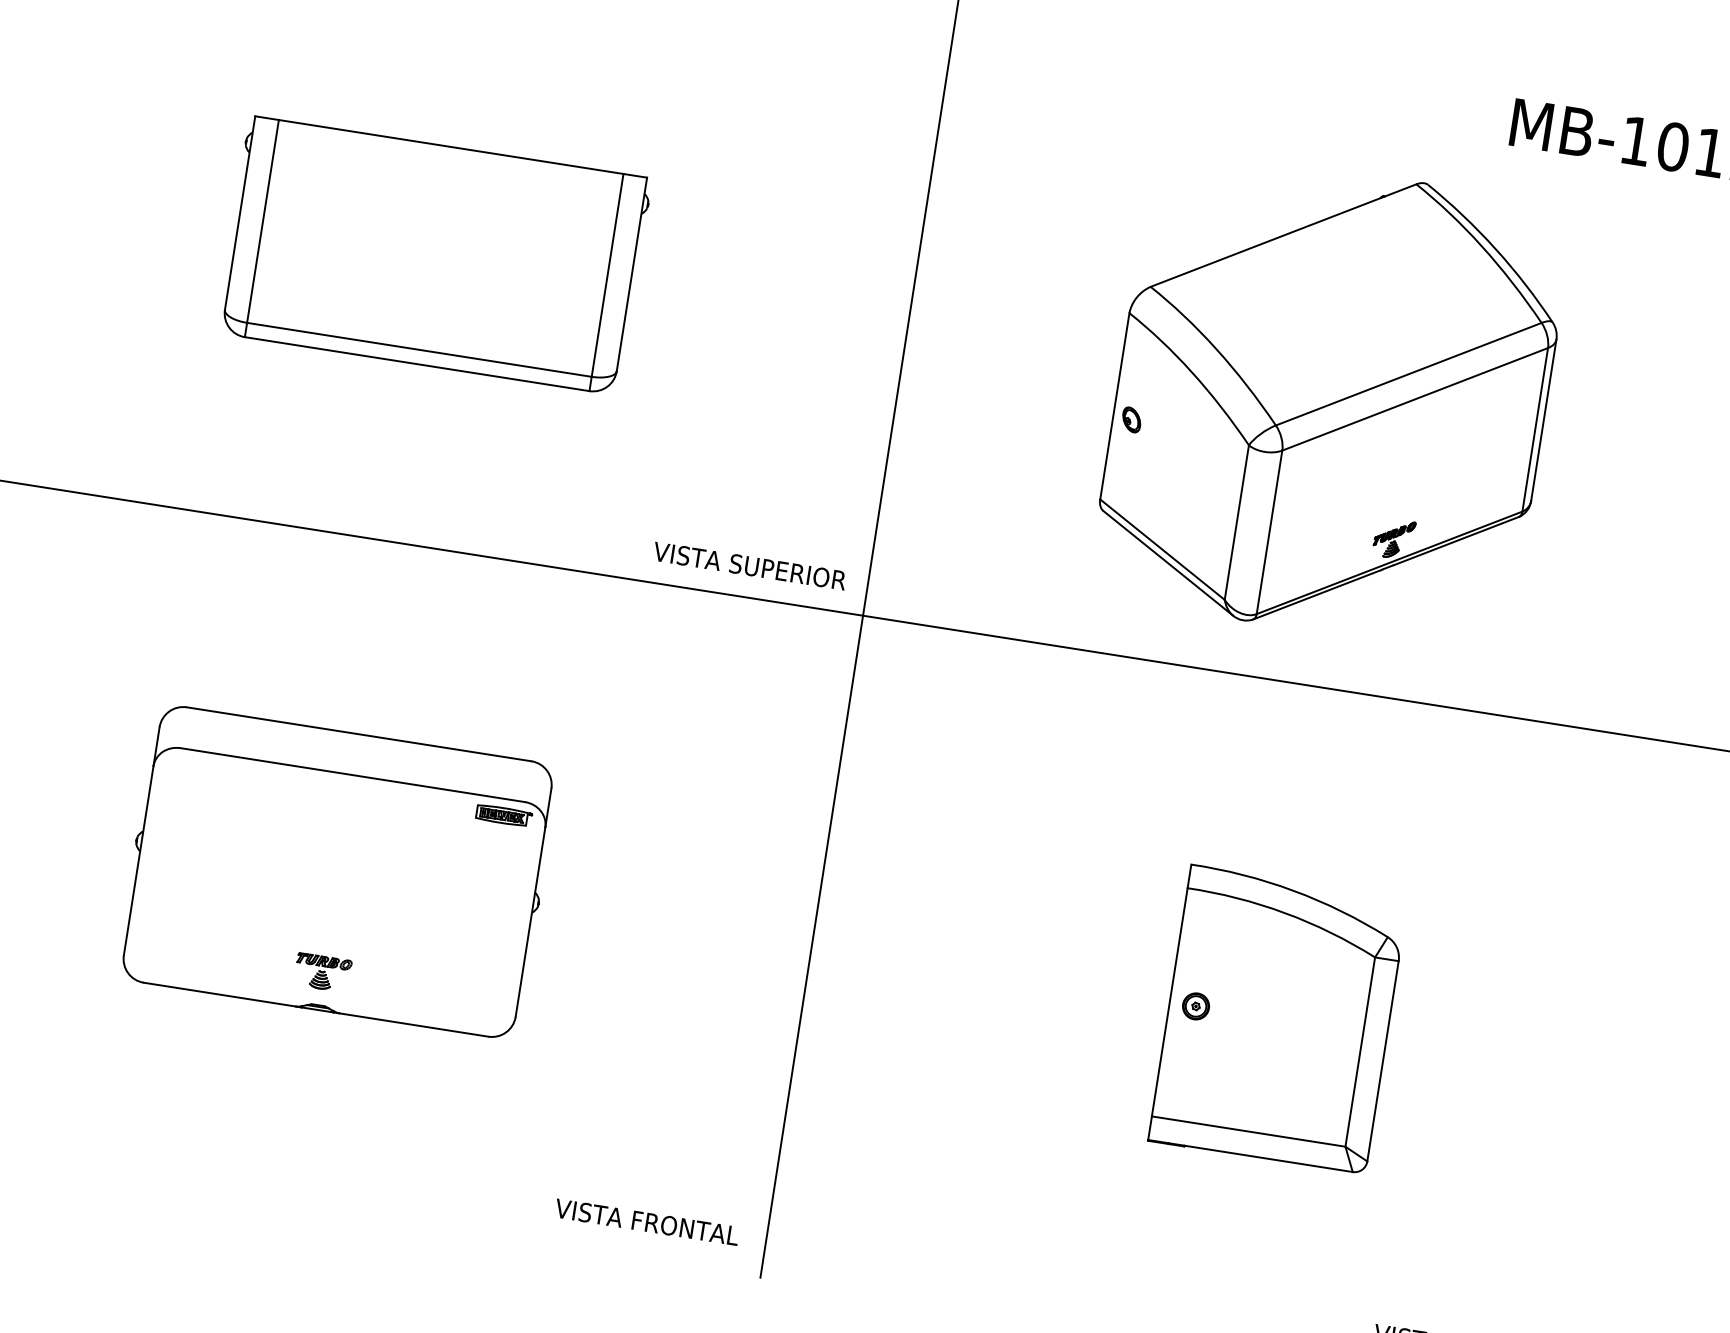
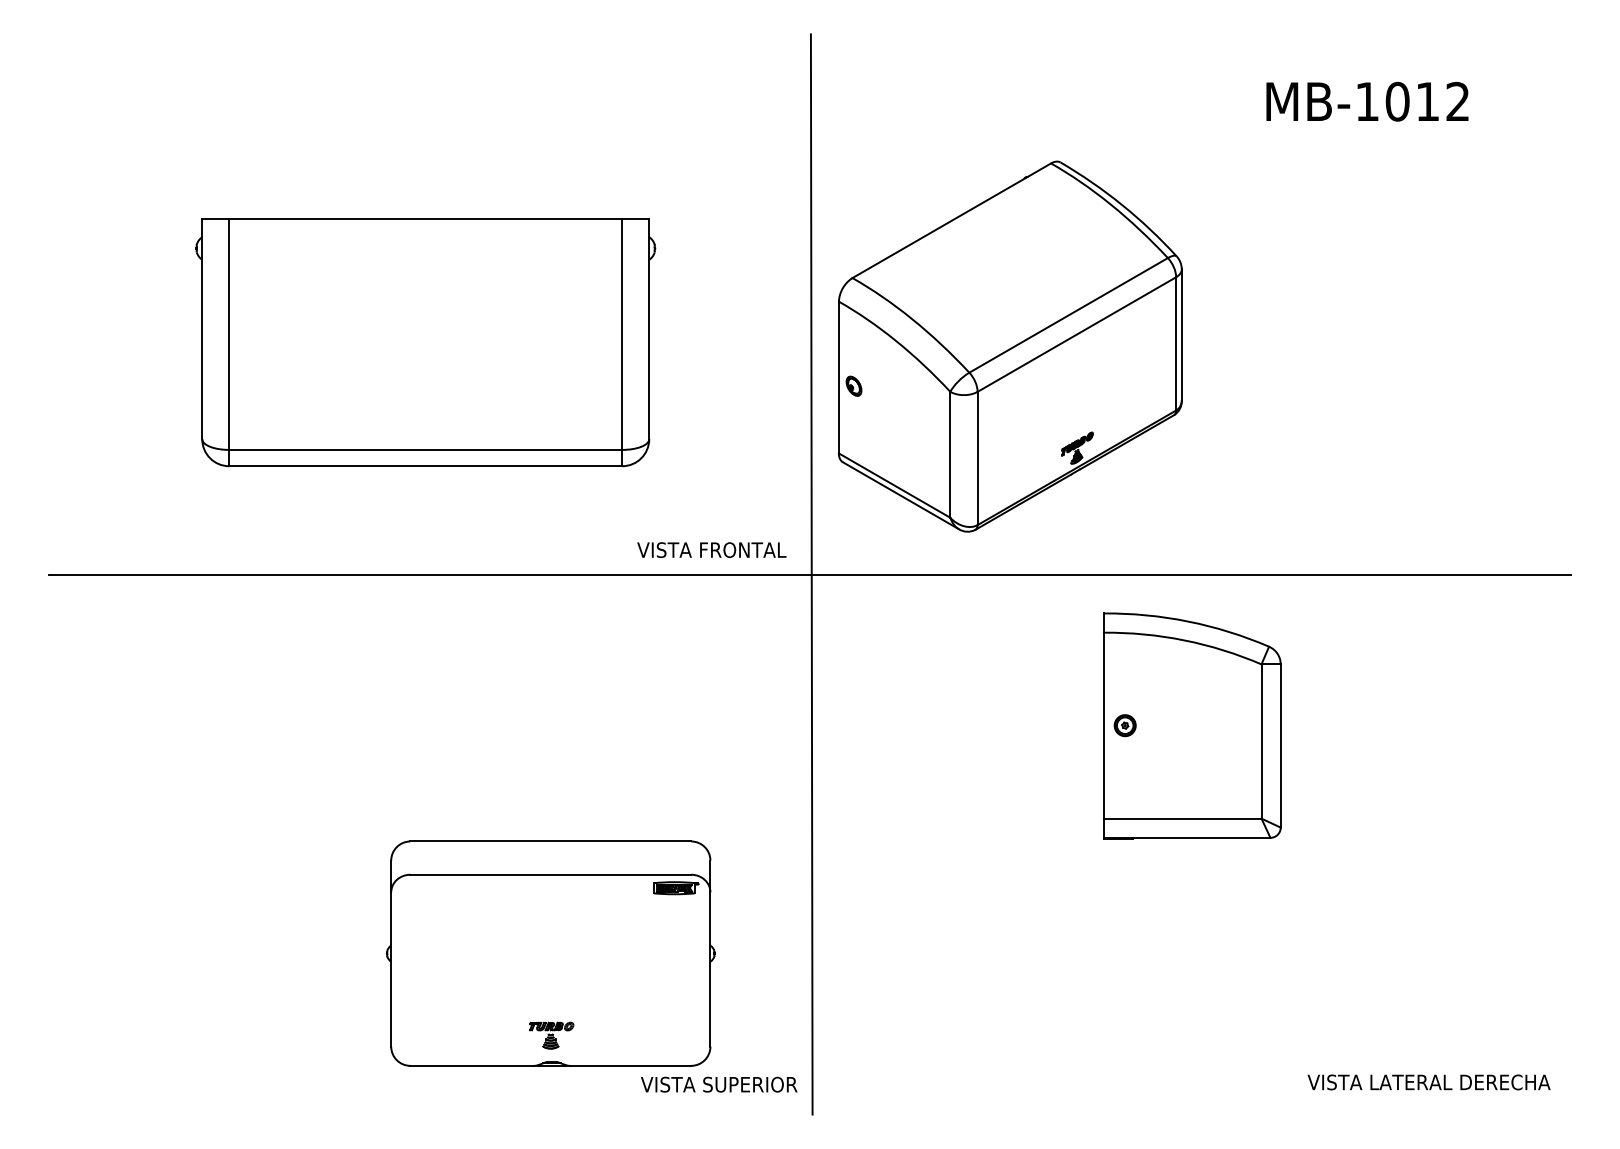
part: (433, 255) -> (425, 342), size x1.4
part: (1330, 401) -> (1009, 346), moved
text: (787, 572) -> (746, 550), VISTA SUPERIOR -> VISTA FRONTAL
part: (337, 871) -> (550, 953), moved
part: (1278, 1019) -> (1192, 725), moved
text: (690, 1228) -> (750, 1084), VISTA FRONTAL -> VISTA SUPERIOR

